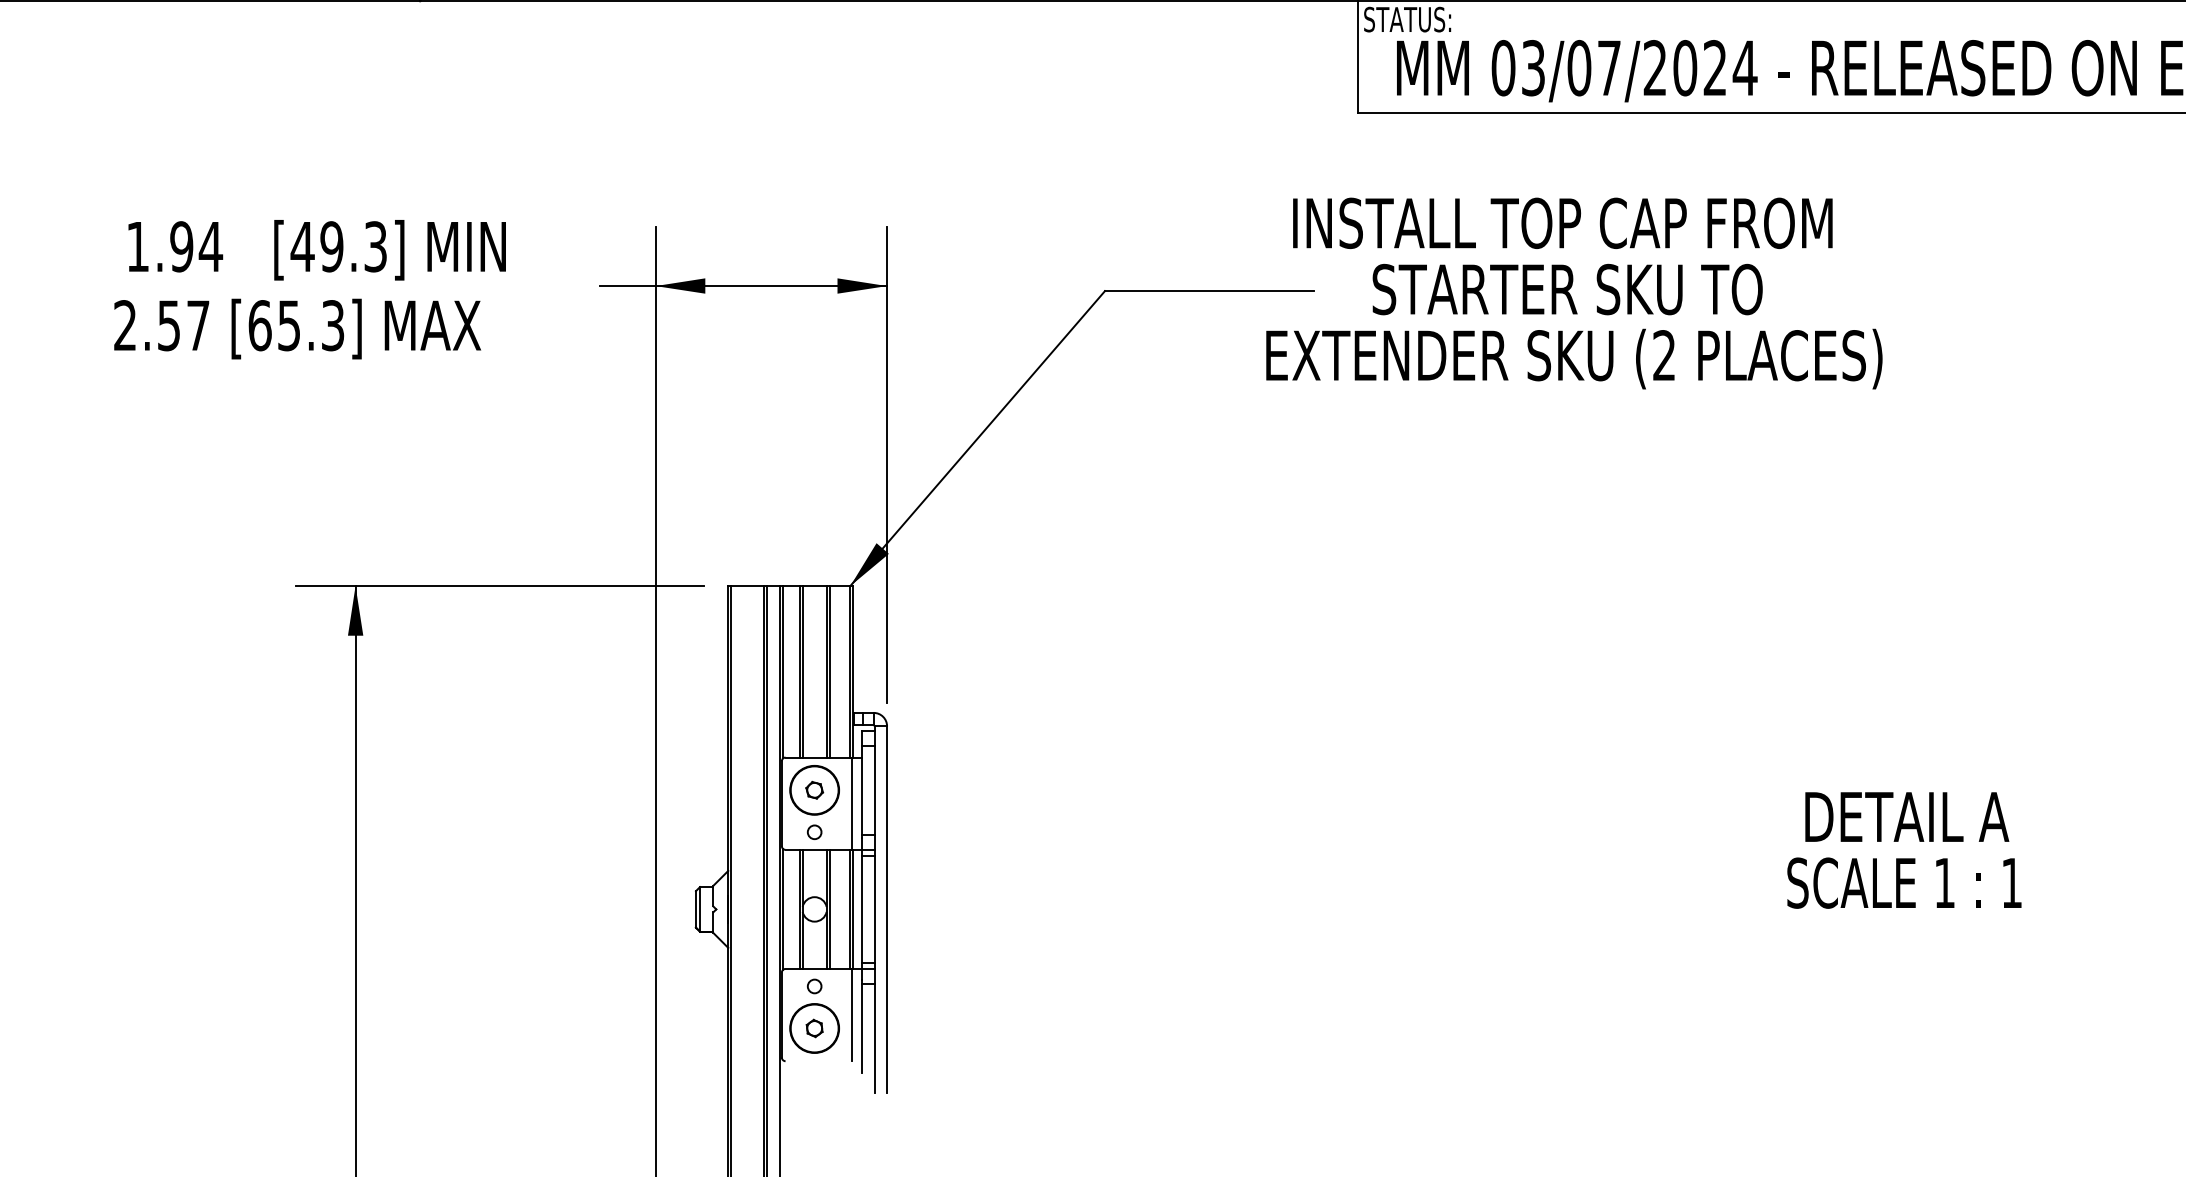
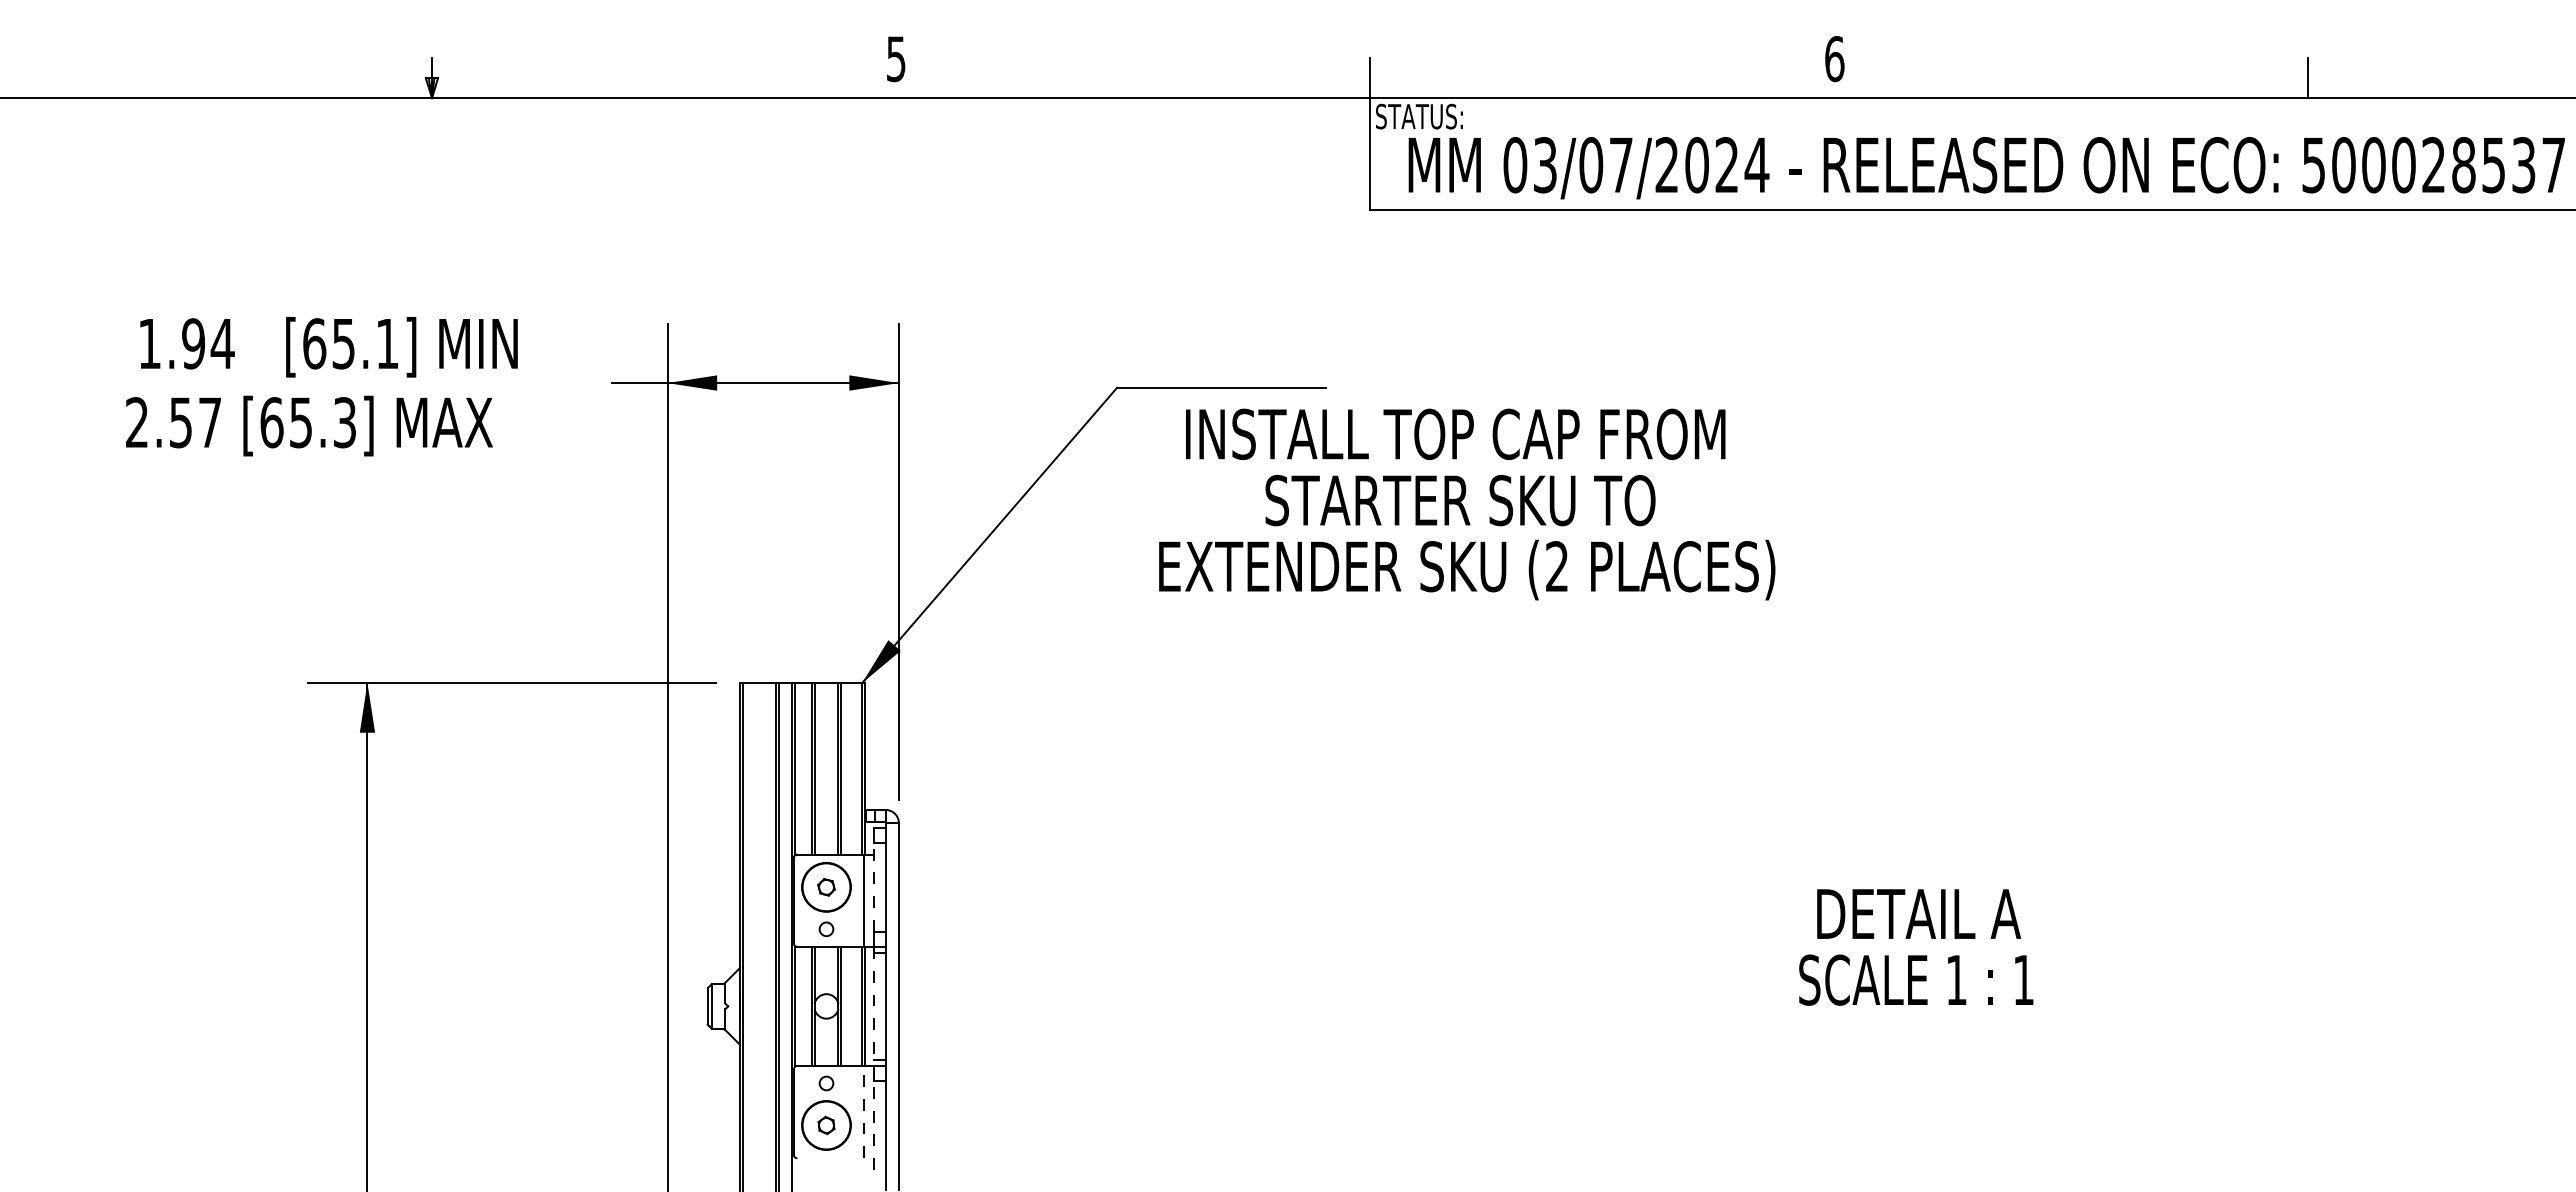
text: (338, 246) -> (350, 343), [49.3] -> [65.1]
text: (1574, 293) -> (1467, 504), moved
line: (862, 790) -> (874, 887), solid -> dashed
line: (862, 909) -> (874, 1006), solid -> dashed
line: (852, 1014) -> (864, 1111), solid -> dashed
line: (862, 1028) -> (874, 1125), solid -> dashed

